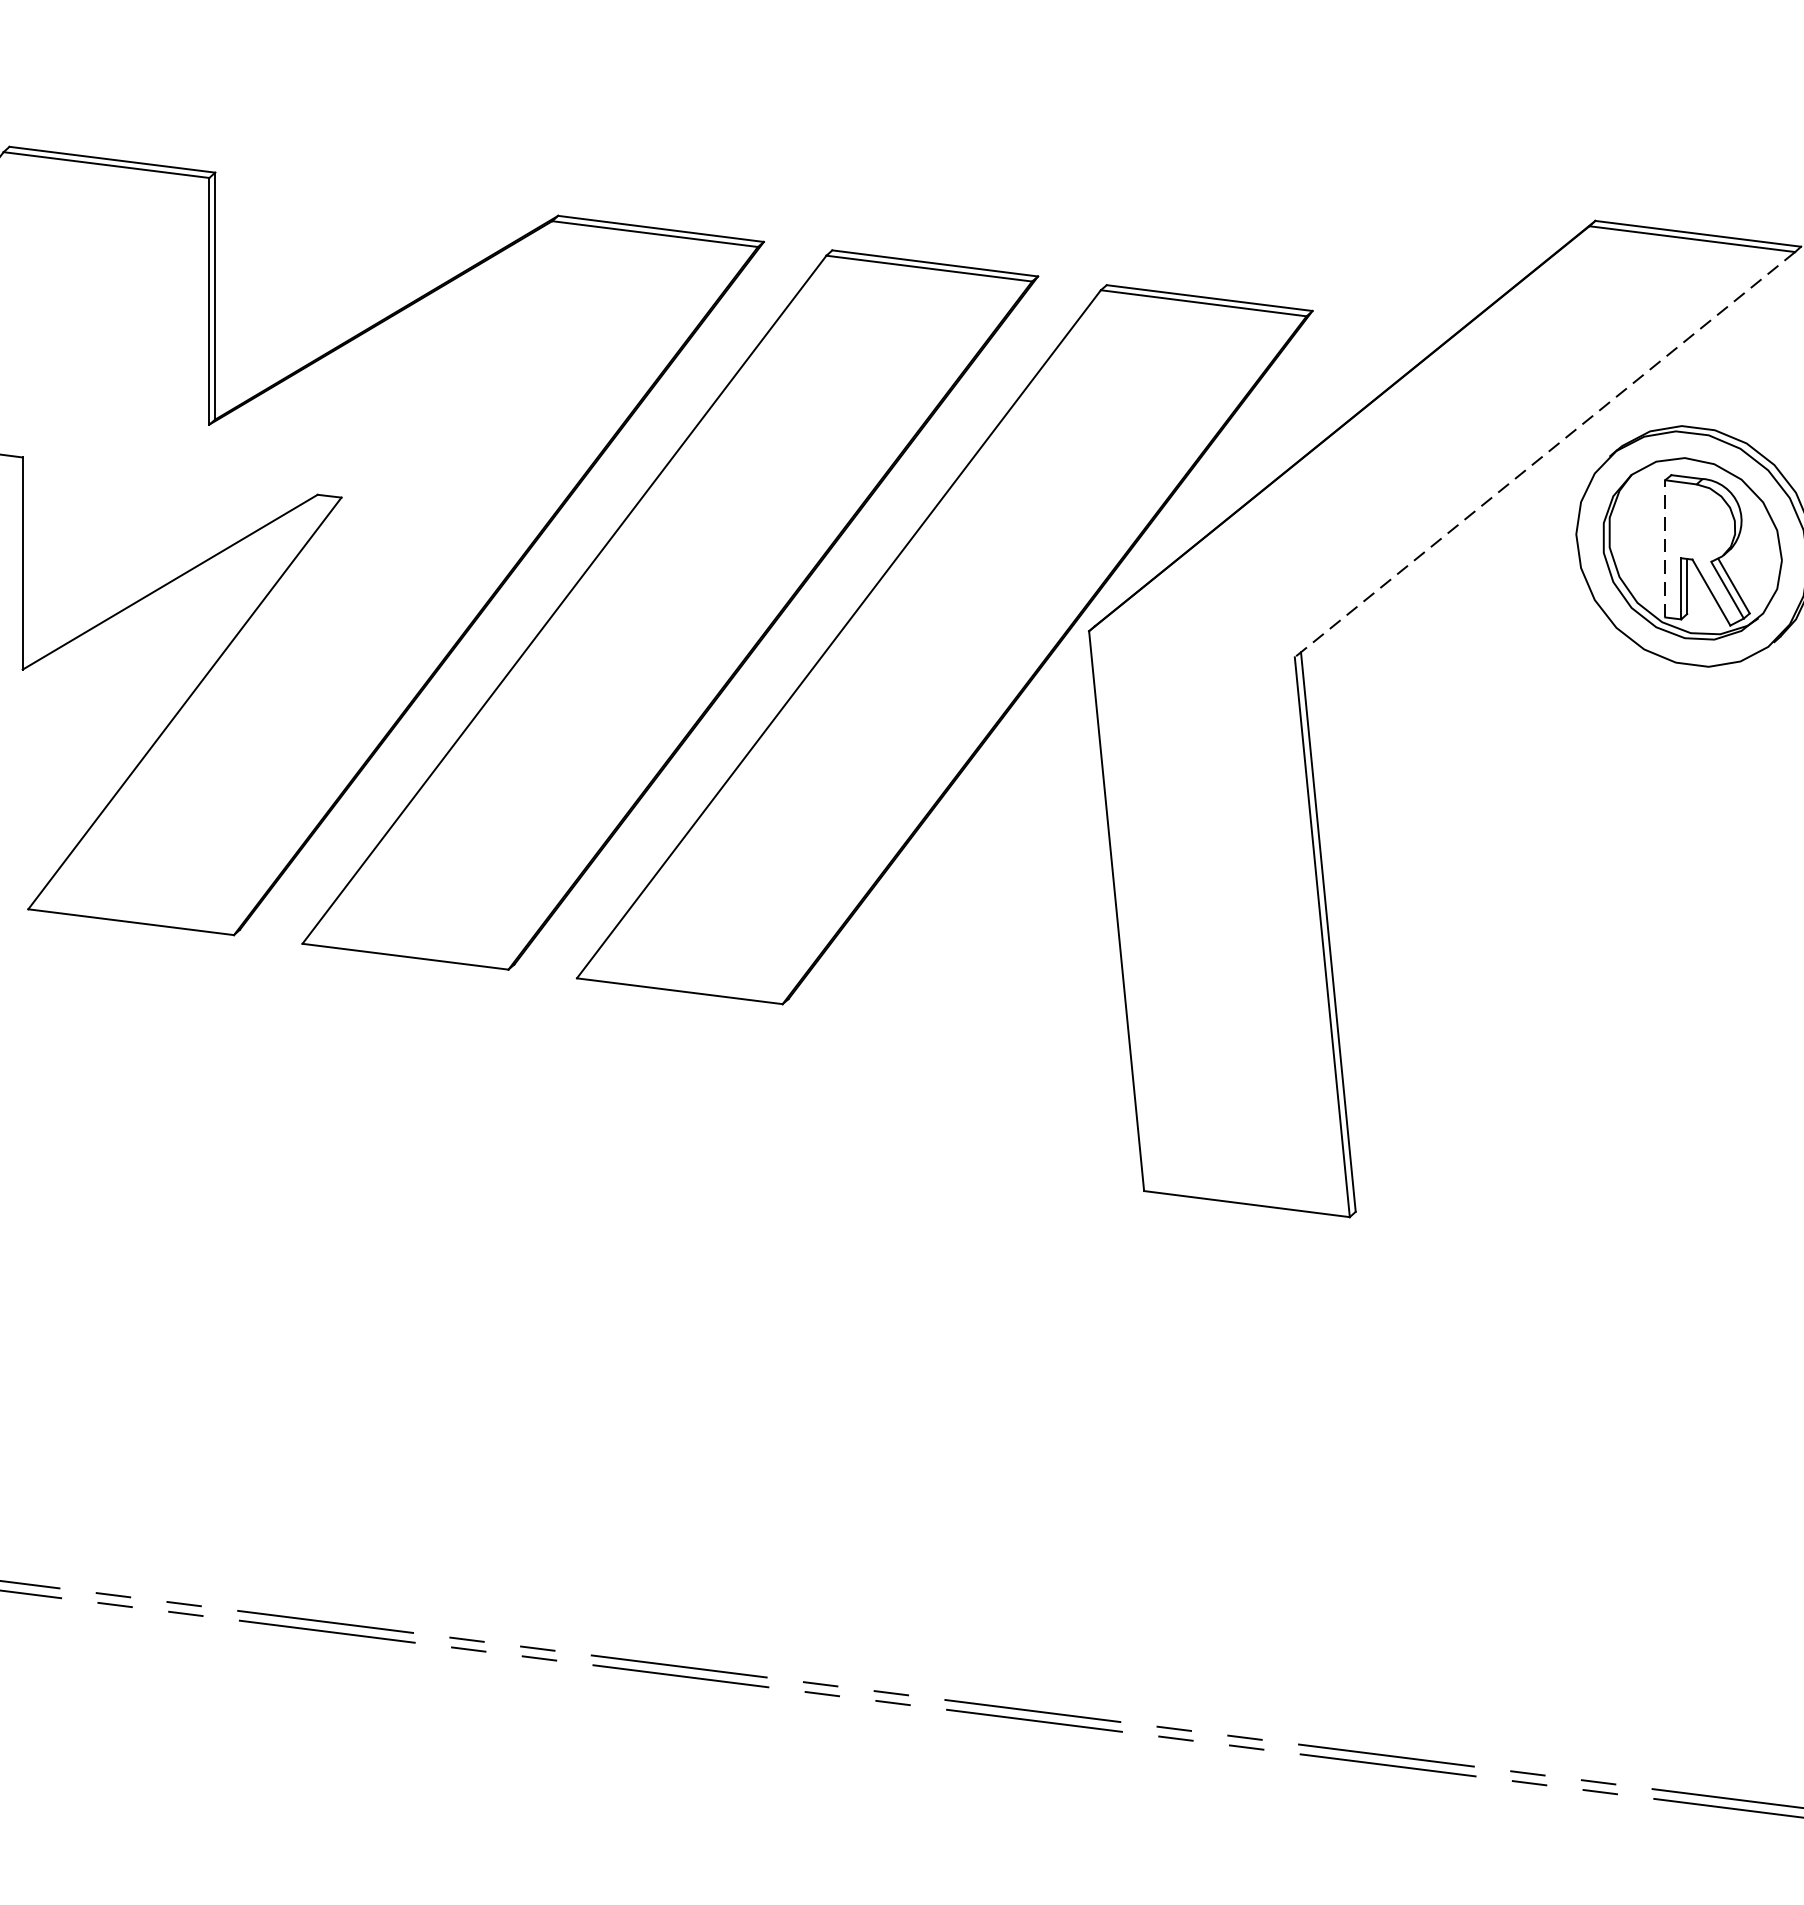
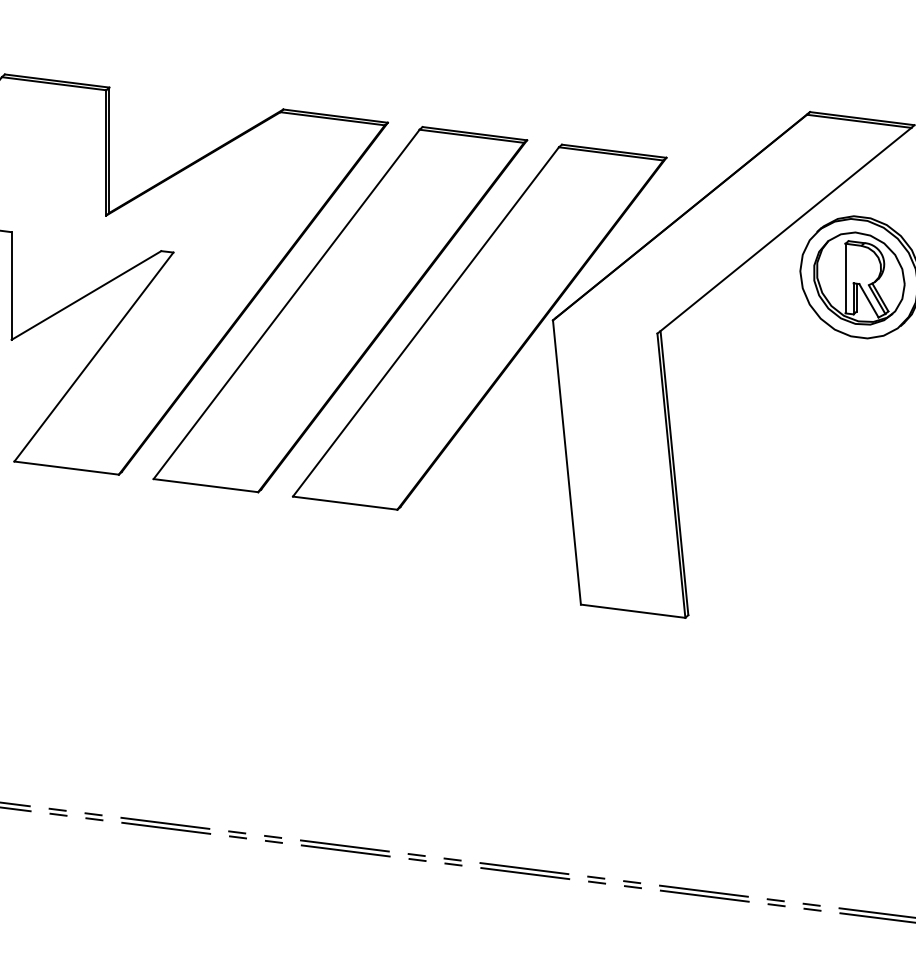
line: (1545, 456) -> (784, 231), dashed -> solid
line: (1665, 548) -> (845, 278), dashed -> solid

